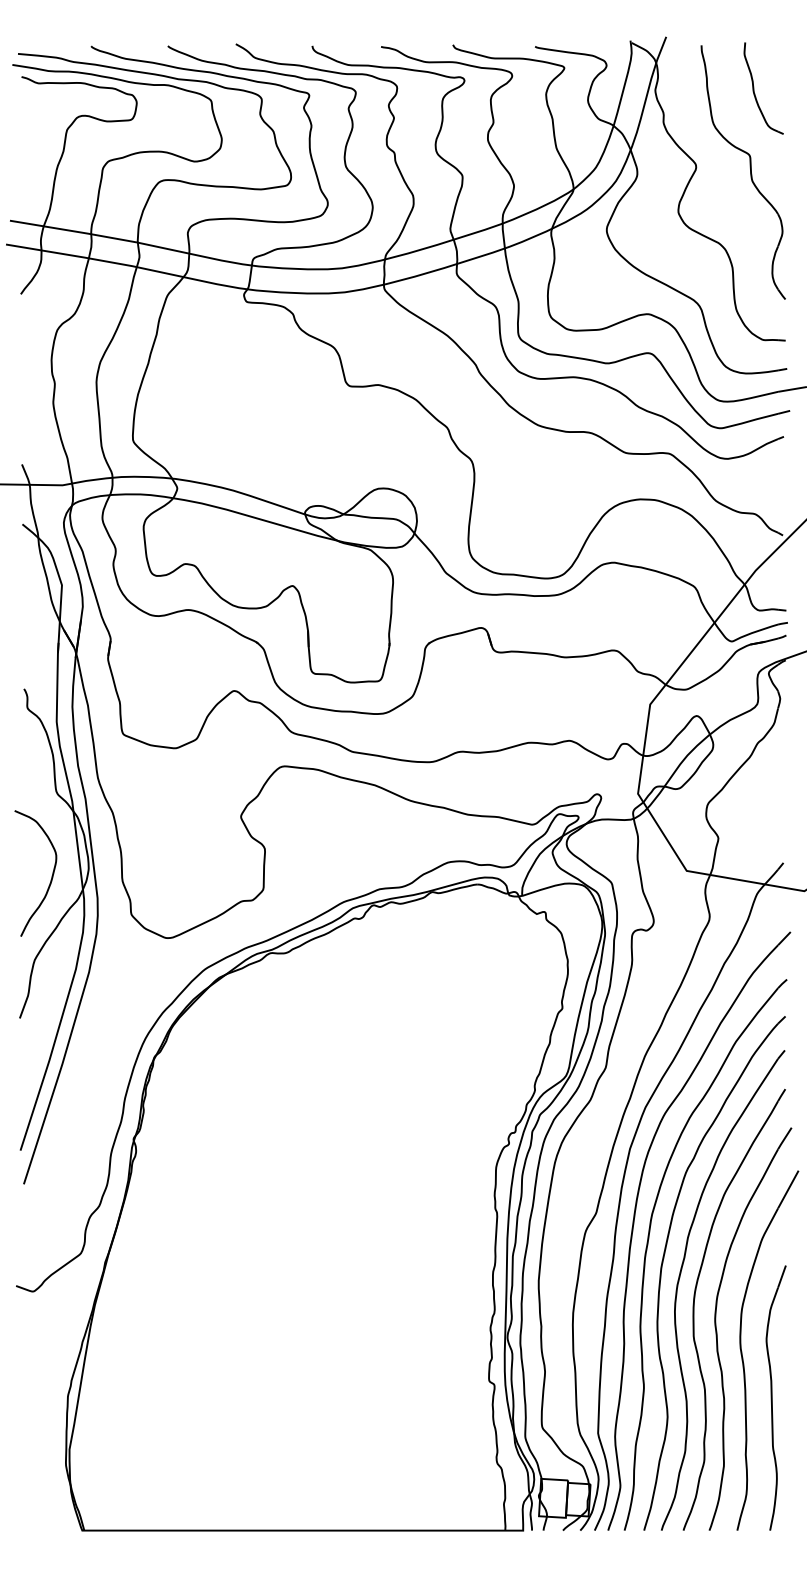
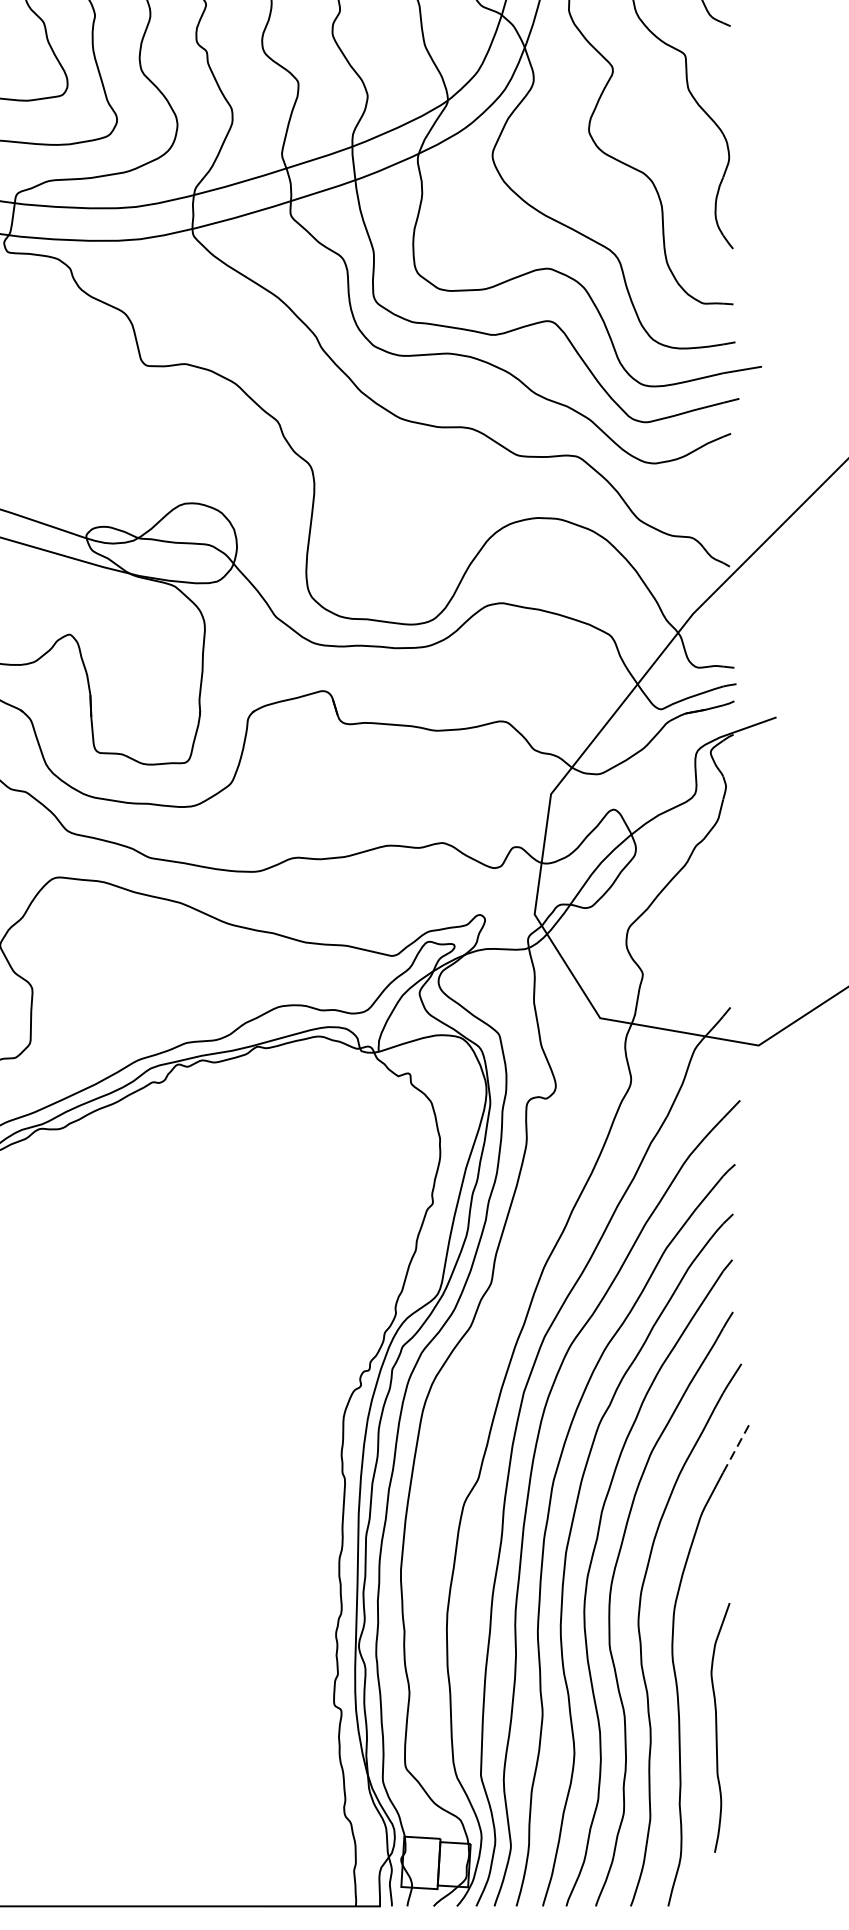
line: (788, 1189) -> (737, 1447), solid -> dashed
part: (775, 1397) -> (719, 1727), size x0.7

